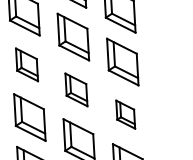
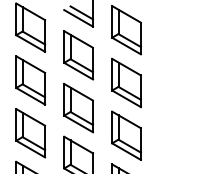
part: (26, 64) -> (30, 80), size x1.43
part: (76, 90) -> (78, 108), size x1.43
part: (125, 114) -> (126, 135), size x1.67

